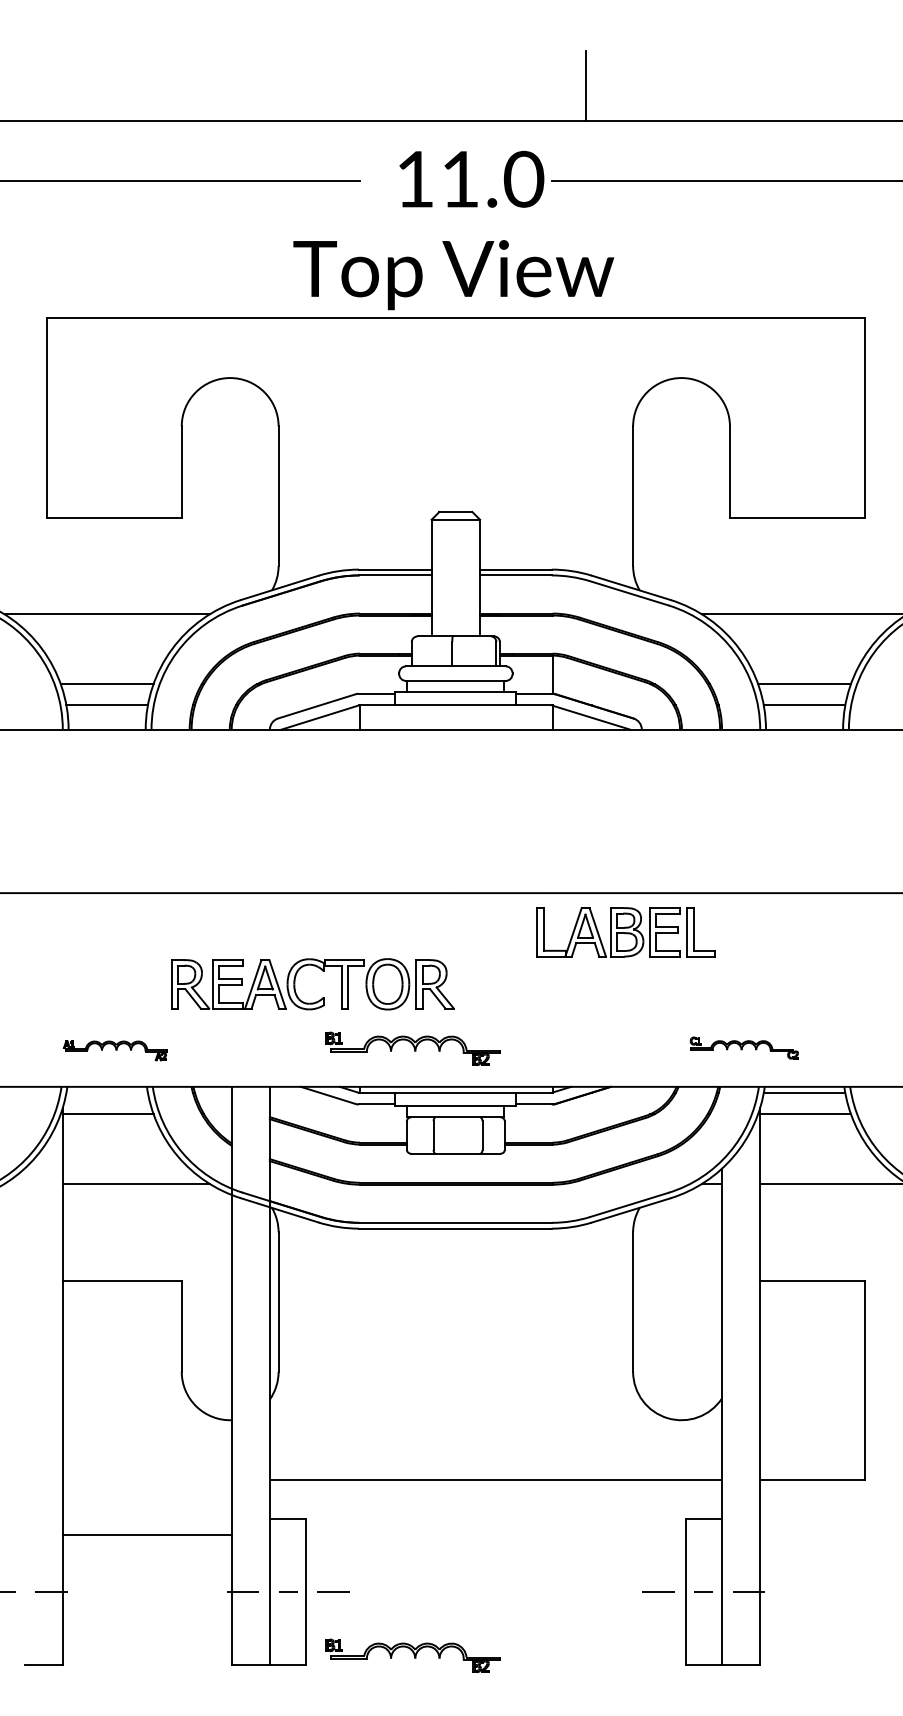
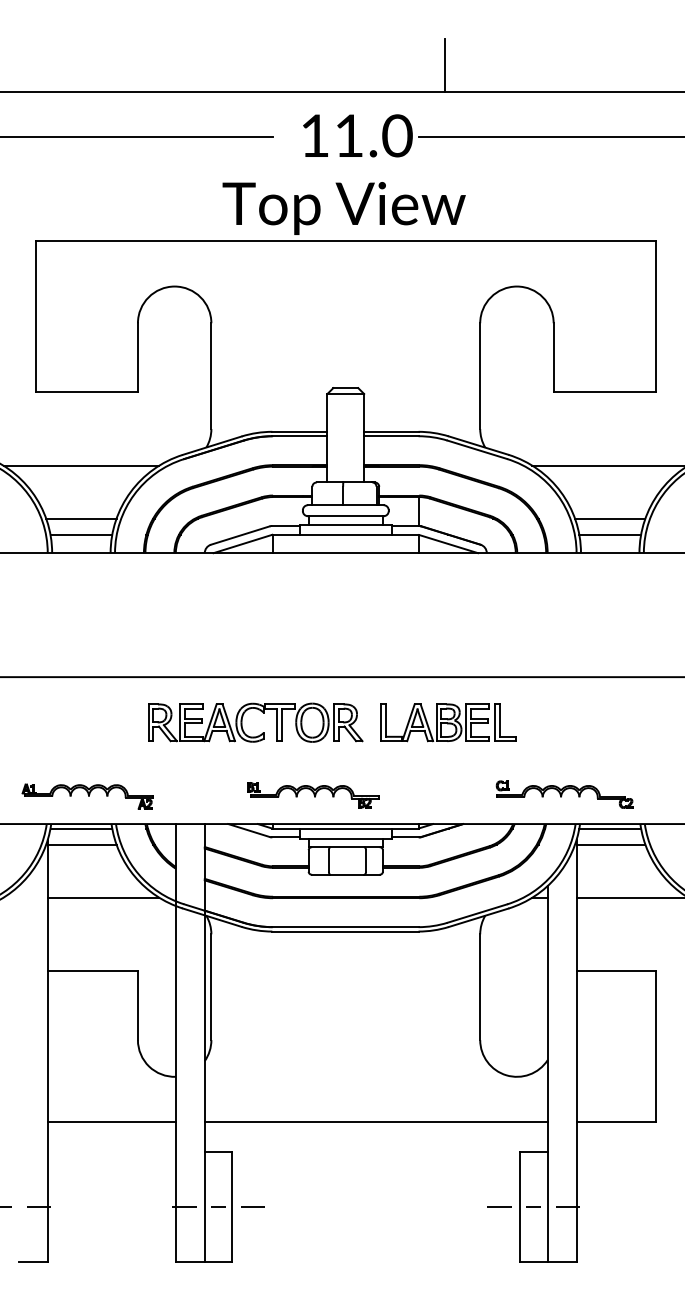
part: (625, 932) -> (447, 722), moved
part: (322, 971) -> (262, 713), moved
part: (744, 1047) -> (564, 794), size x1.67
part: (115, 1050) -> (87, 796), size x1.67
line: (106, 1092) -> (80, 828), added
line: (146, 1535) -> (111, 1122), moved
part: (412, 1655) -> (312, 1255), removed

